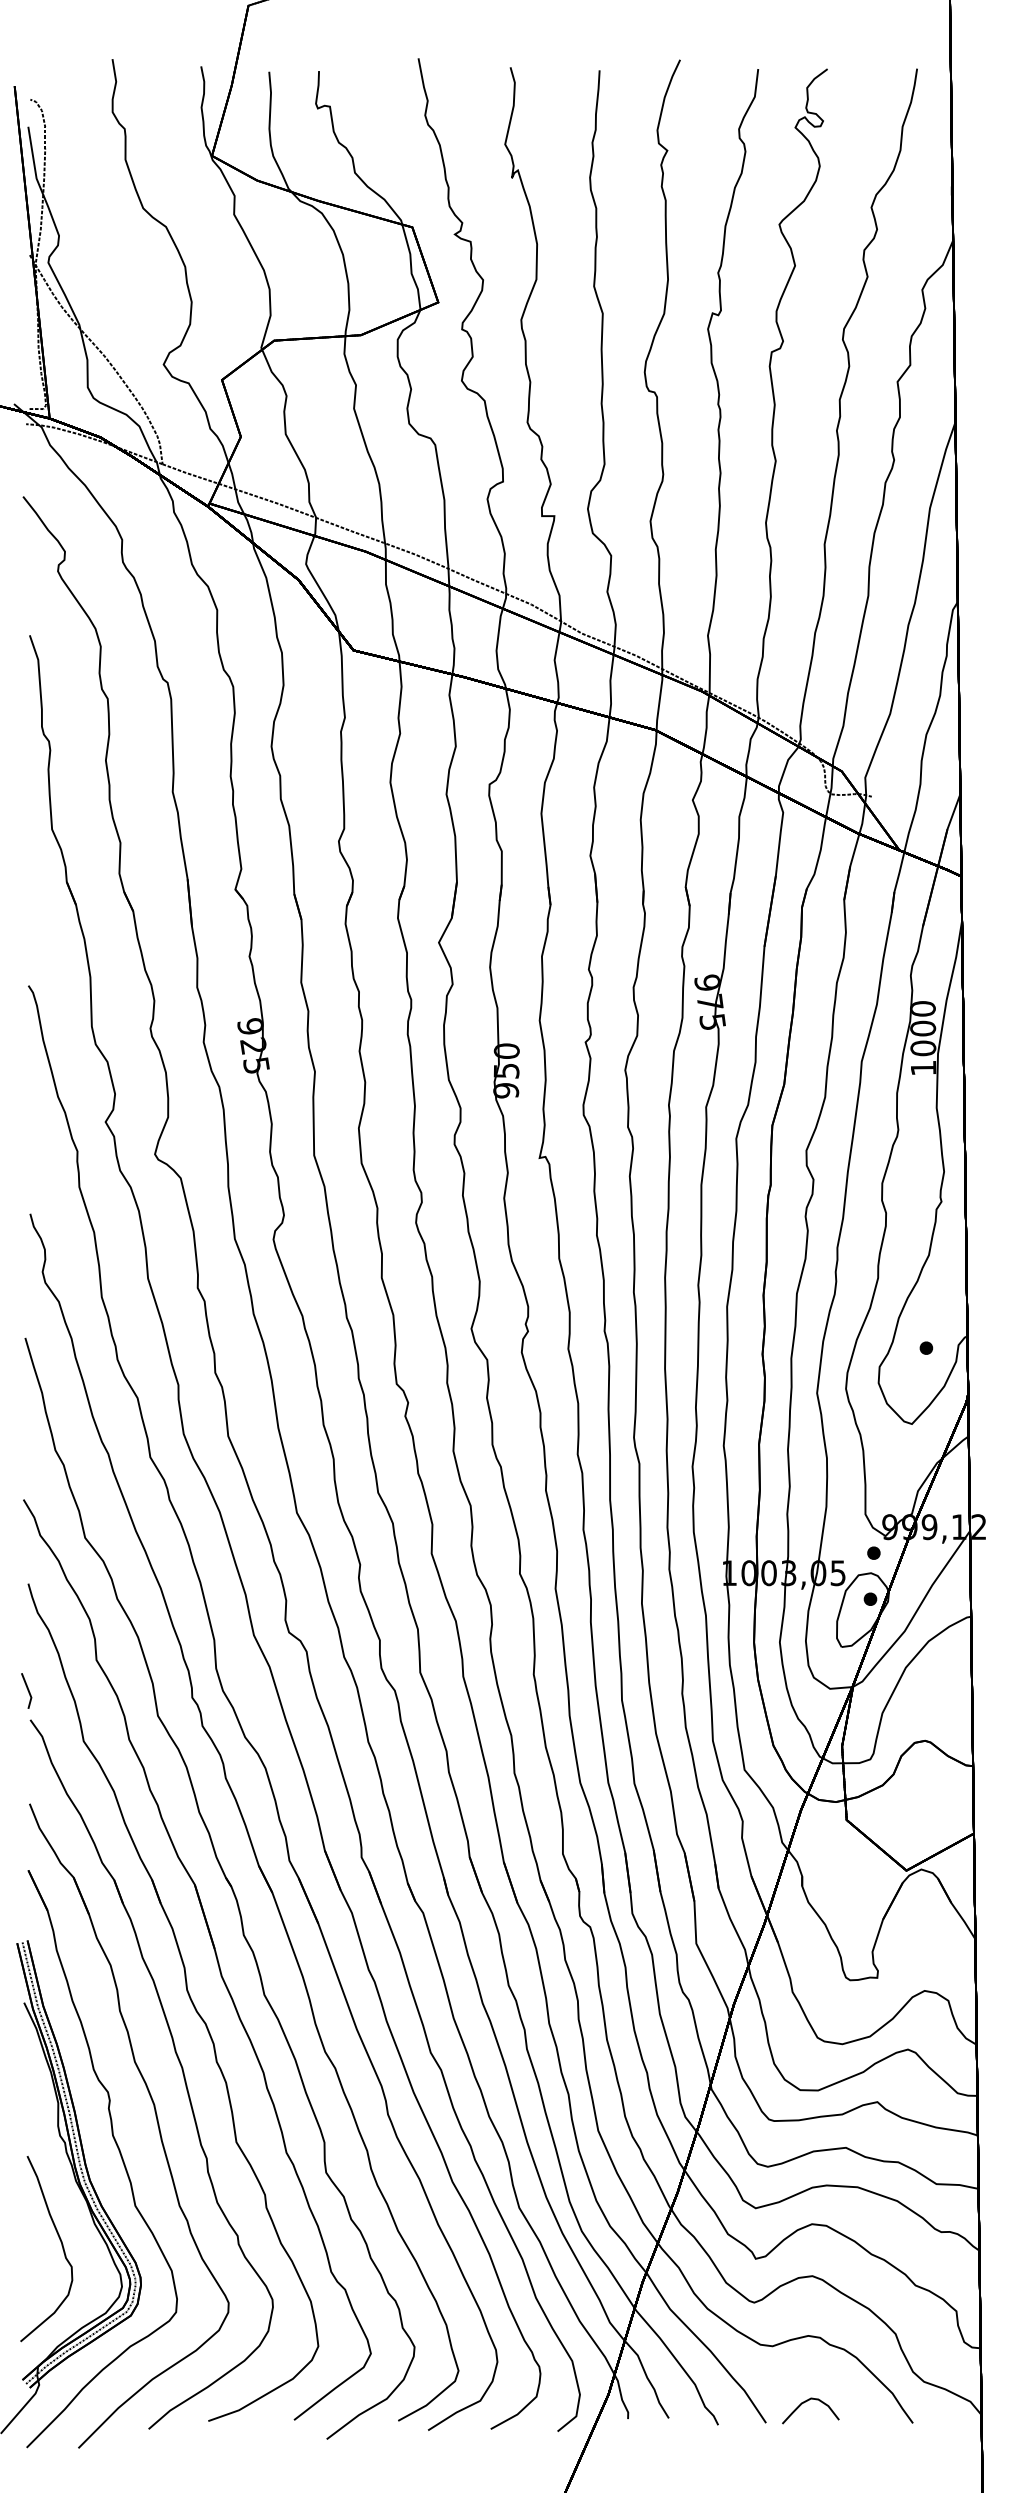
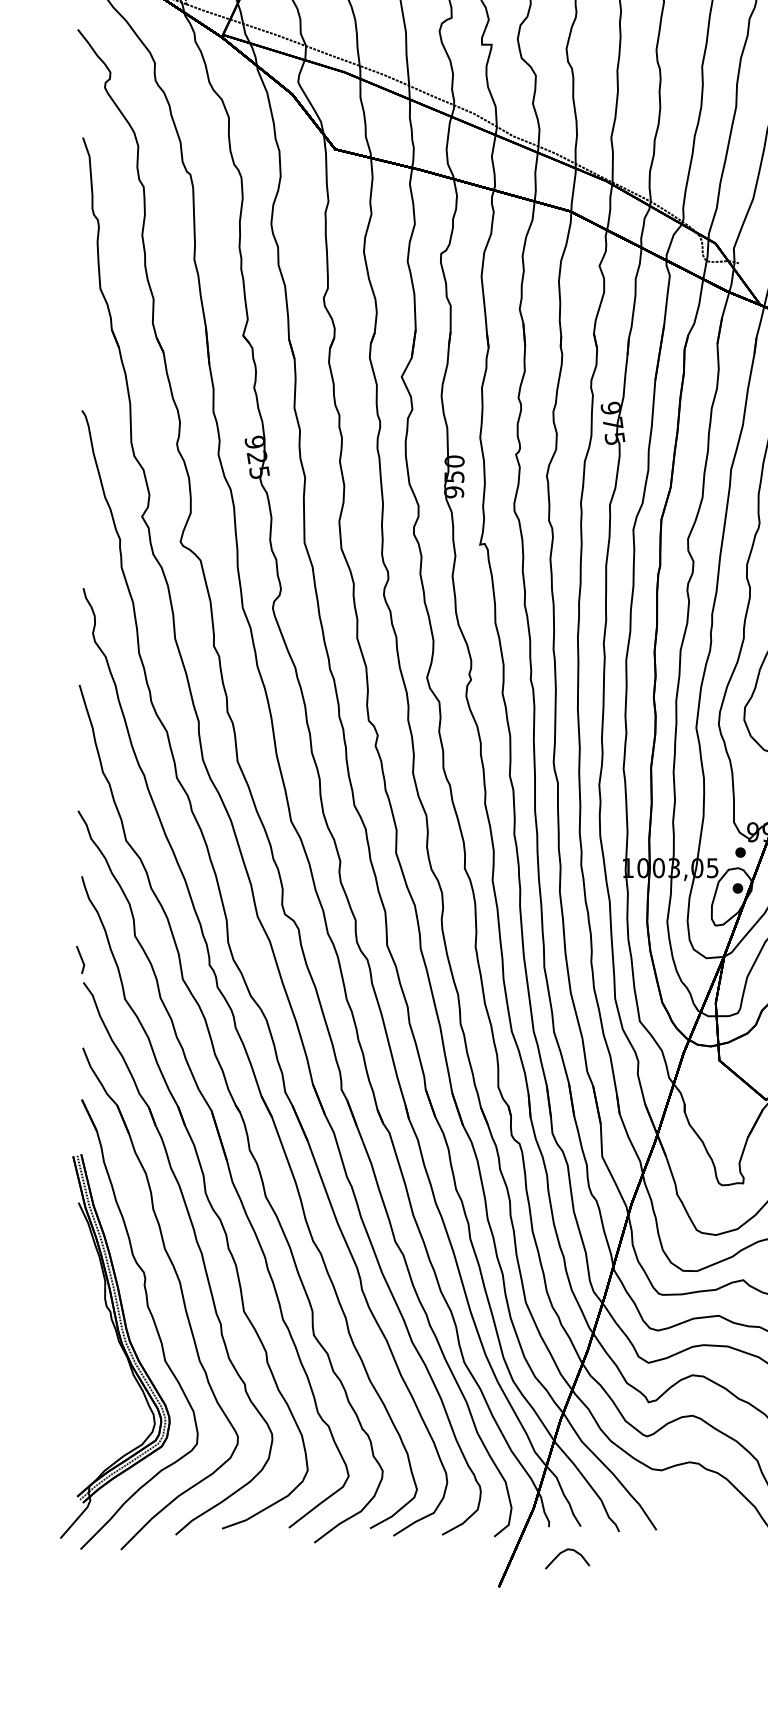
part: (61, 2245) -> (107, 1391), removed
curve: (804, 2403) -> (562, 1553), moved

